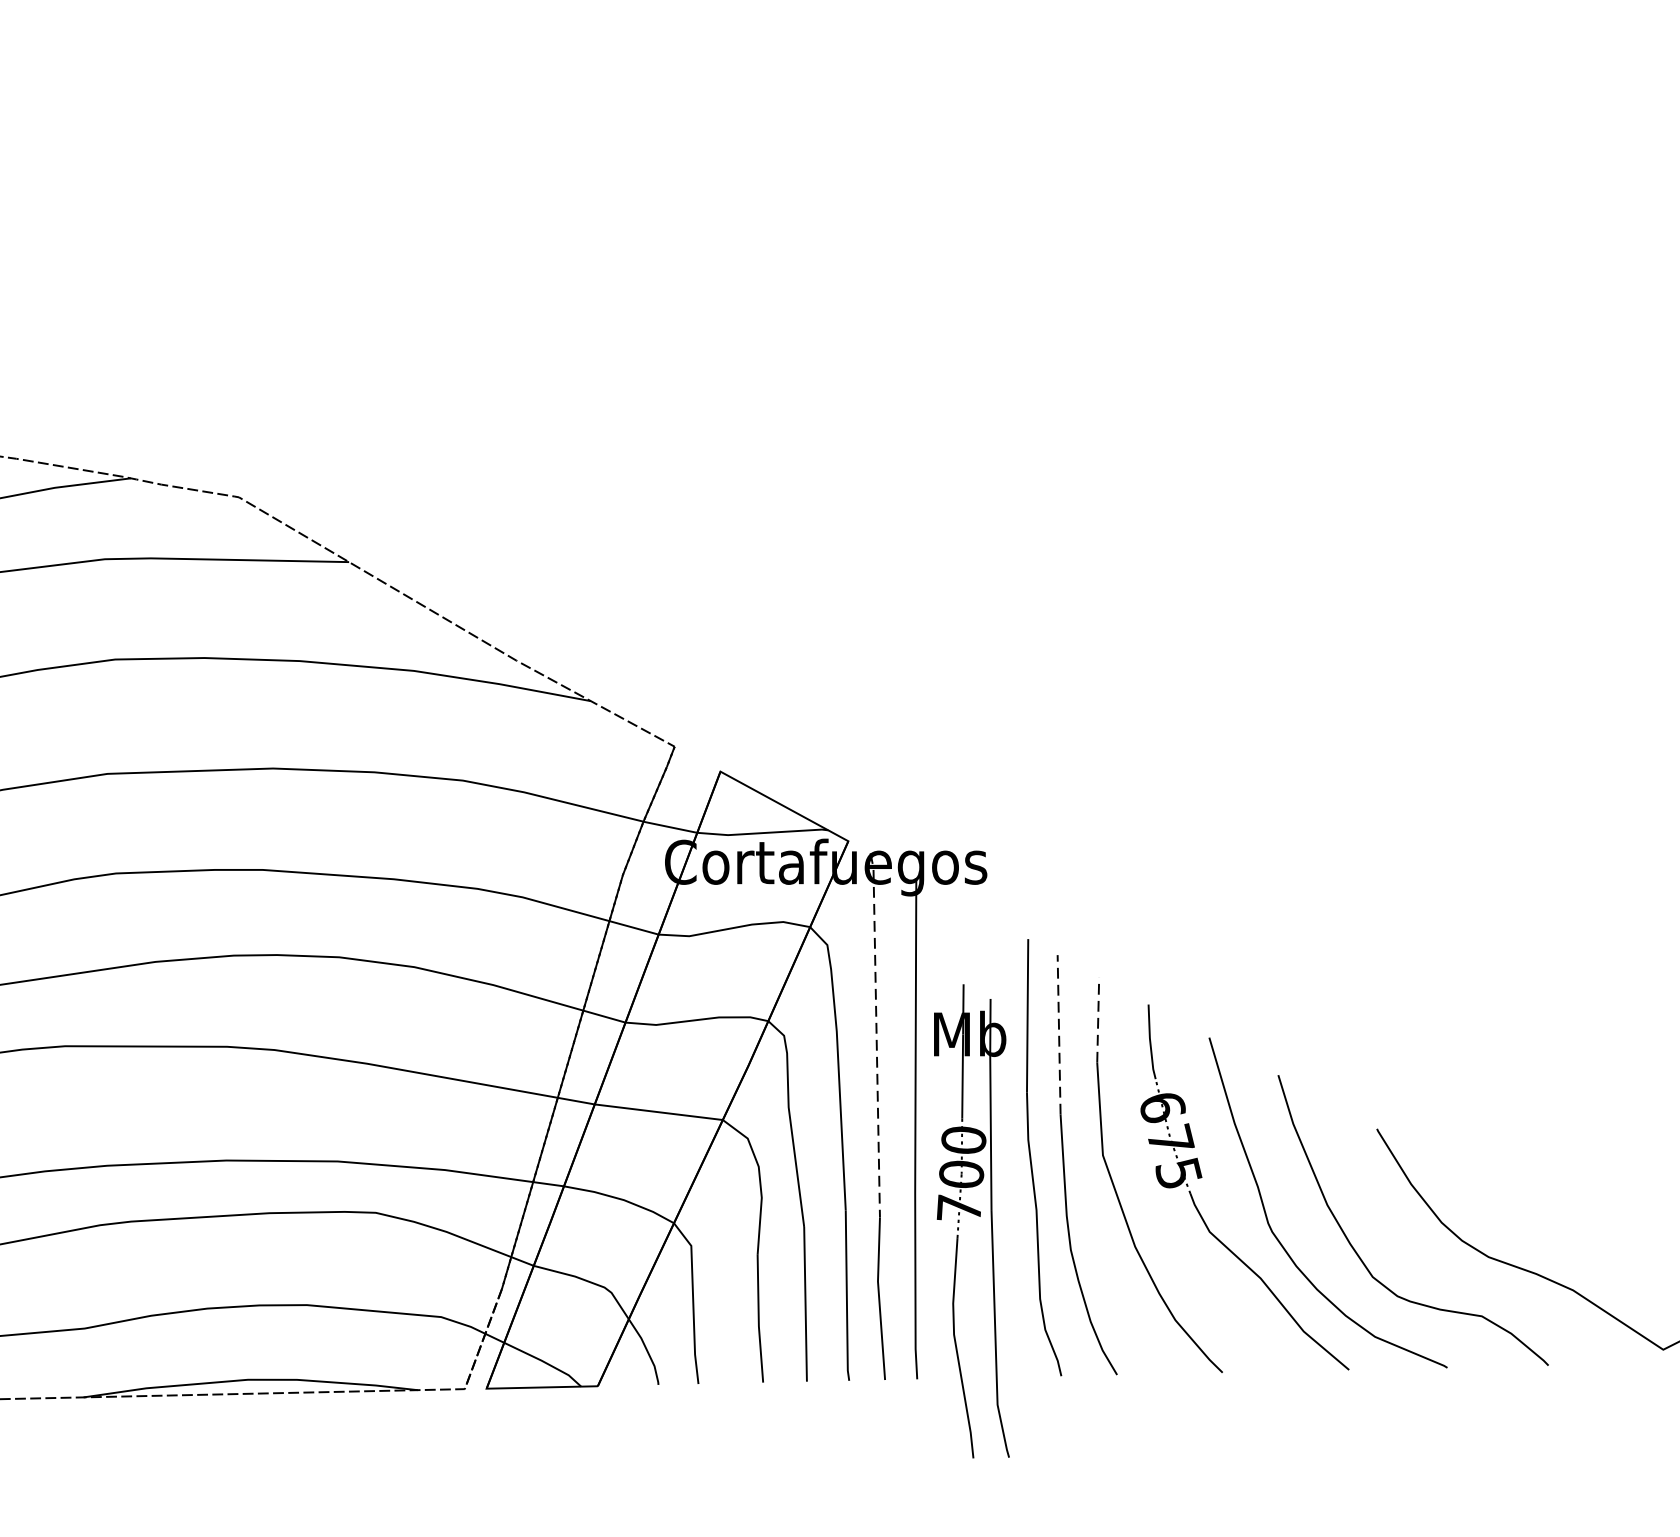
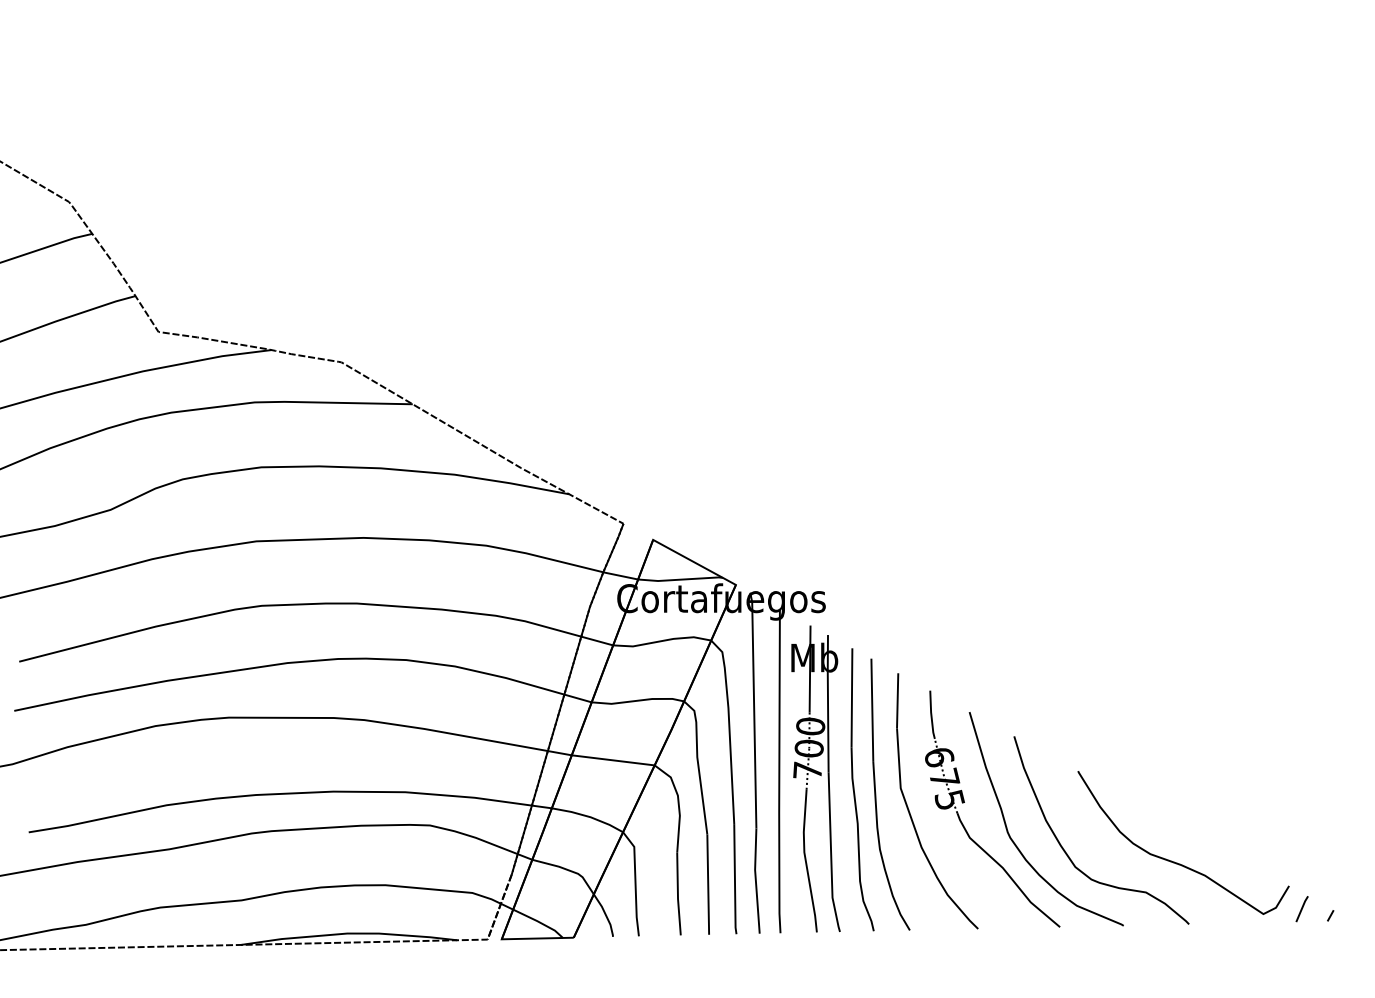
line: (1097, 1019) -> (897, 700), dashed -> solid
line: (877, 1033) -> (754, 709), dashed -> solid
line: (1059, 1035) -> (872, 710), dashed -> solid
part: (971, 1220) -> (815, 778), moved

